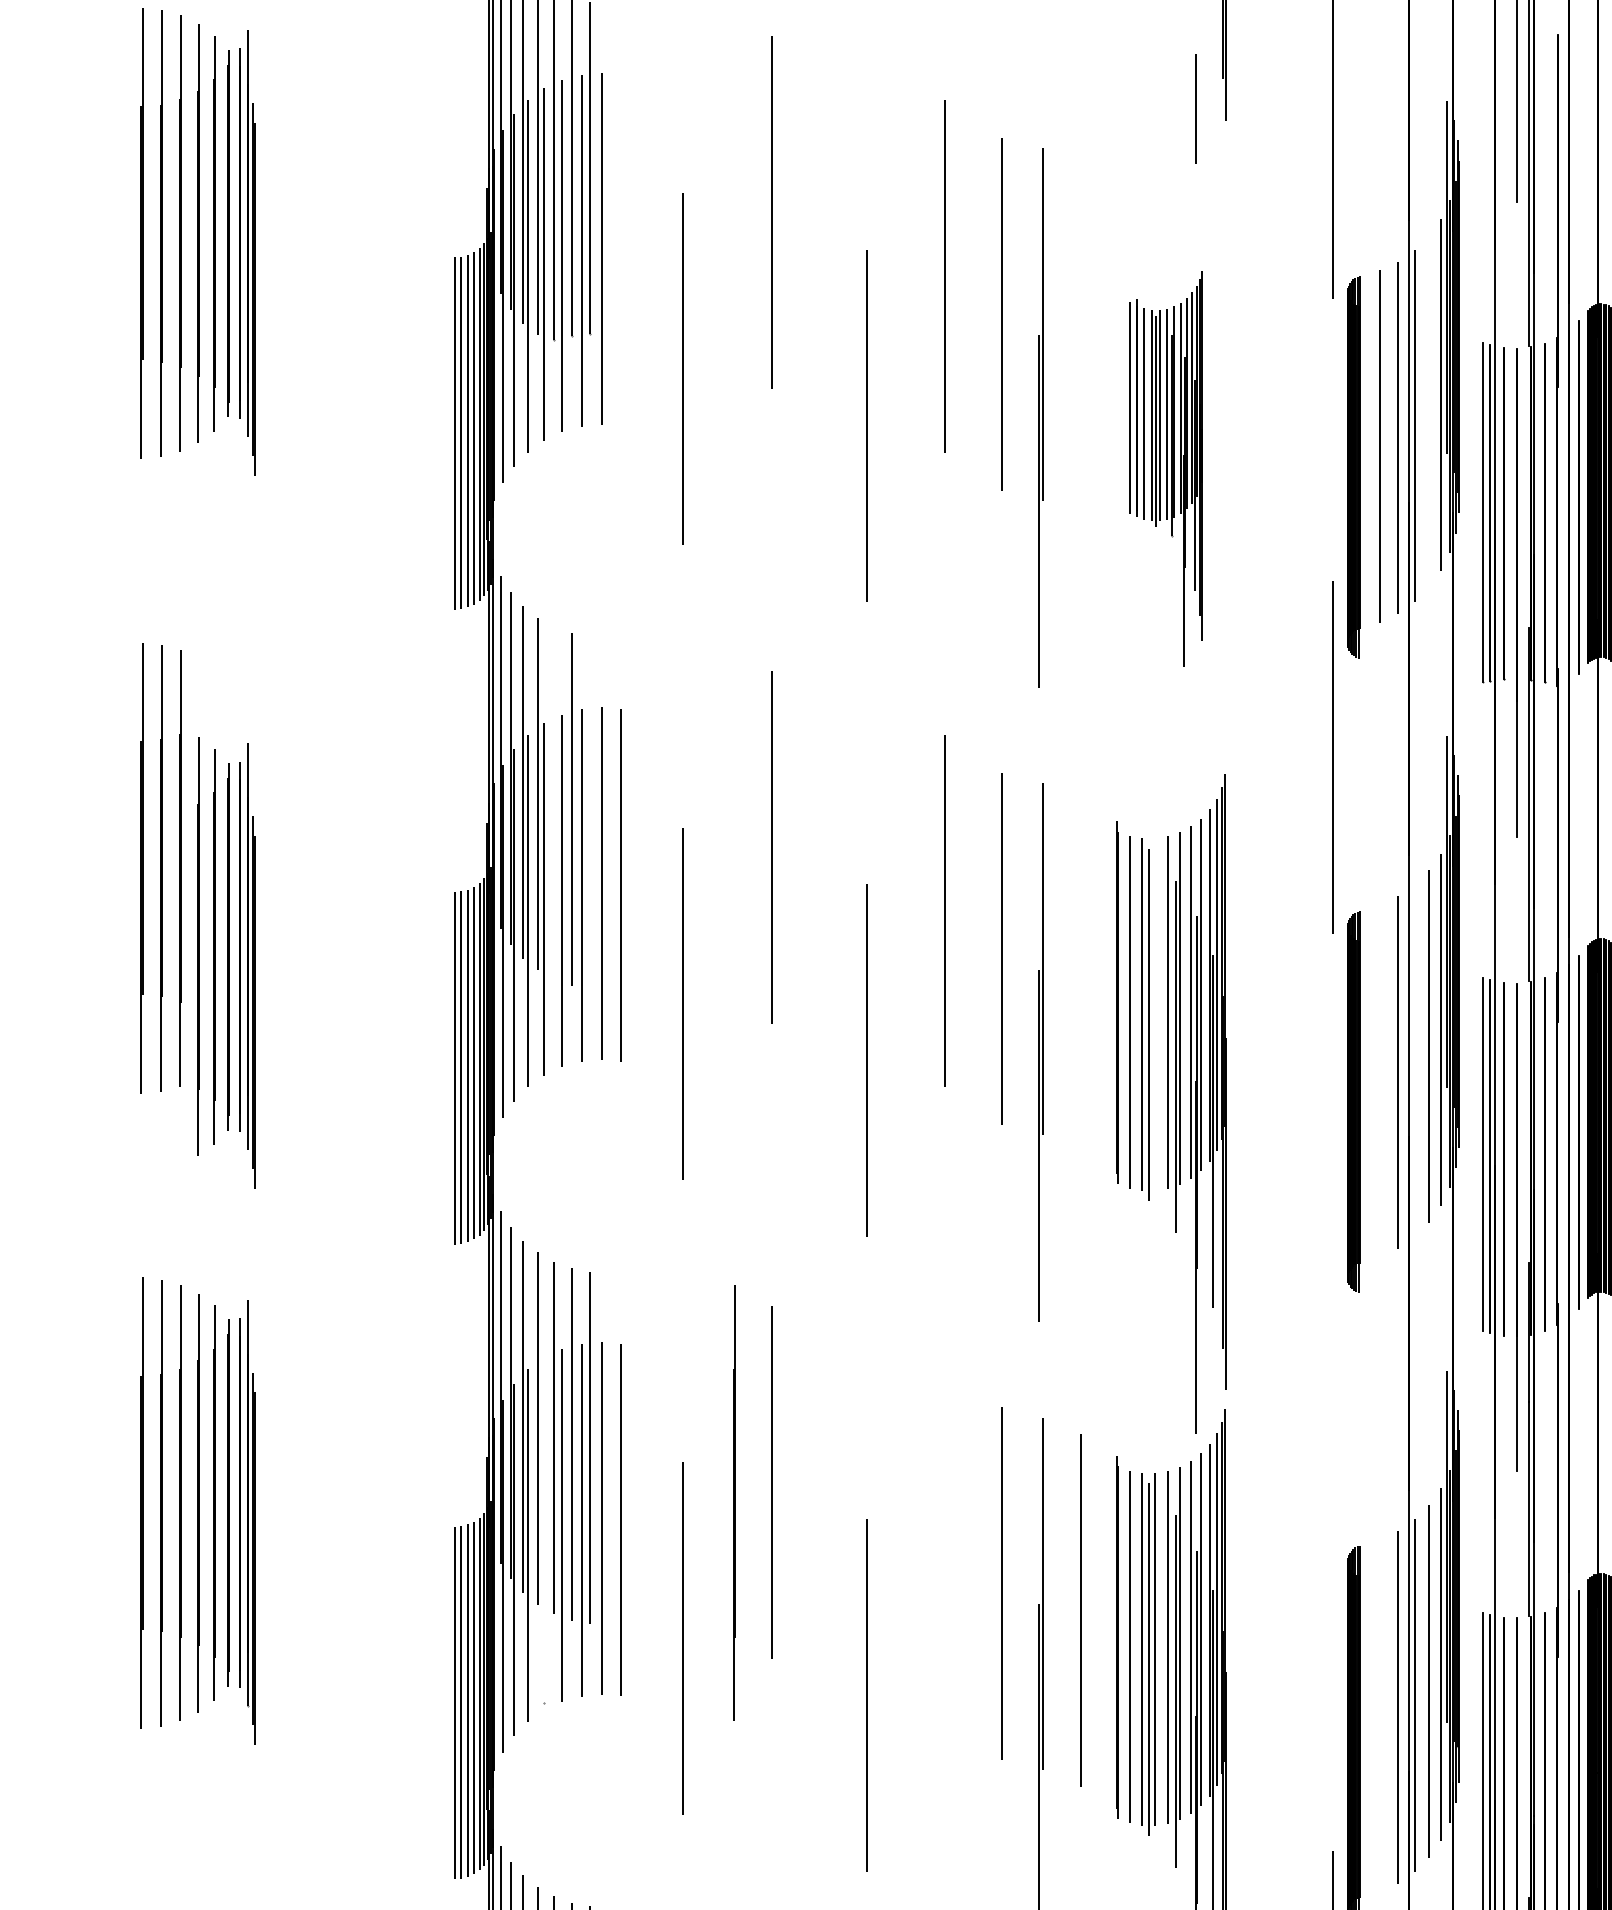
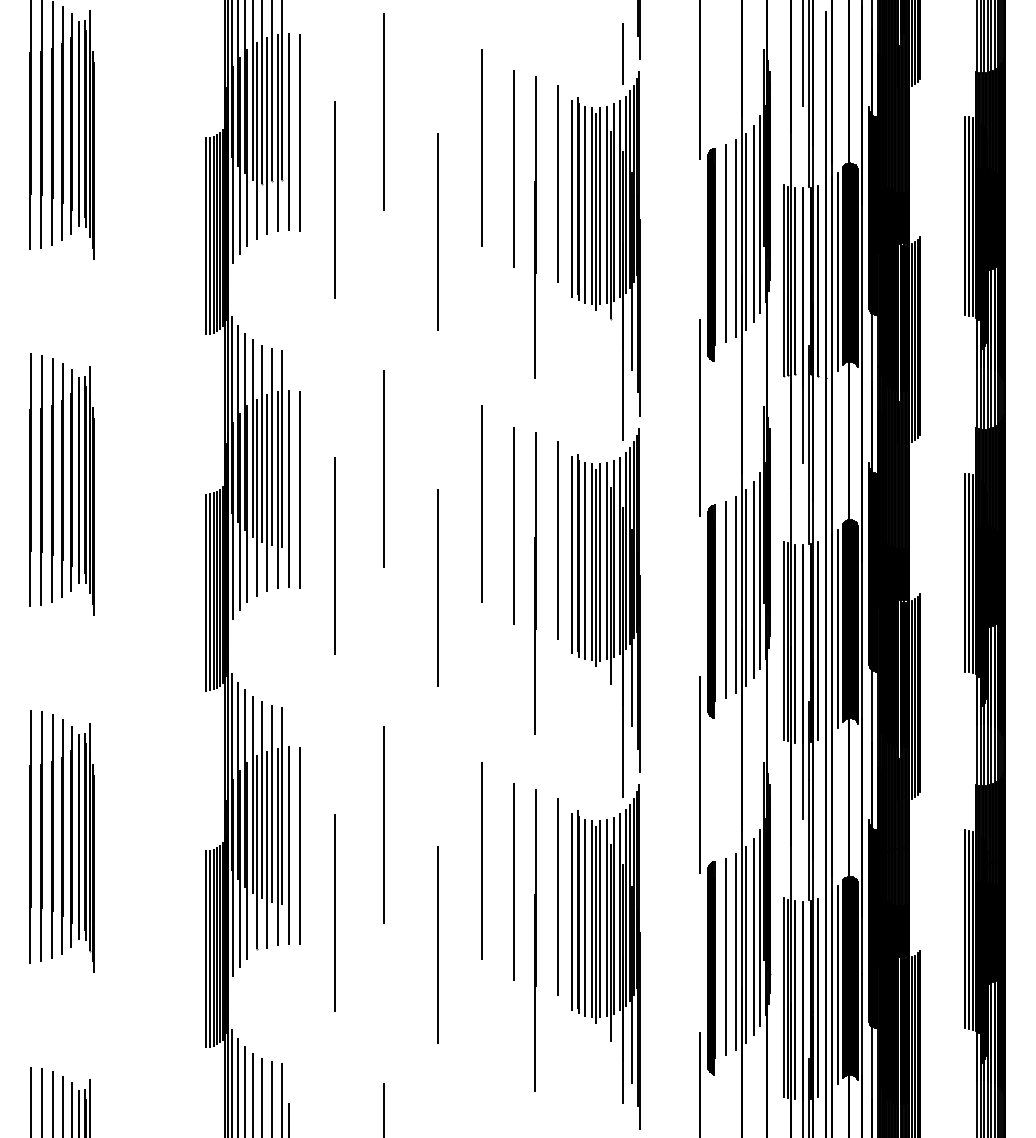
line: (620, 249) -> (299, 132), added
line: (1080, 339) -> (557, 183), added
line: (1428, 411) -> (753, 223), added
part: (1165, 468) -> (605, 255), size x1.67
line: (554, 802) -> (262, 443), added
line: (590, 813) -> (282, 449), added
part: (225, 963) -> (77, 489), moved
line: (1080, 975) -> (557, 540), added
line: (1106, 1002) -> (572, 555), added
line: (1154, 1014) -> (599, 562), added
line: (1414, 1060) -> (745, 588), added
line: (1379, 1082) -> (725, 600), added
line: (1332, 1392) -> (699, 774), added
line: (734, 1502) -> (363, 836), removed
line: (544, 1530) -> (256, 852), added
line: (944, 1545) -> (481, 860), added
line: (1106, 1635) -> (572, 911), added
line: (1379, 1716) -> (725, 956), added

